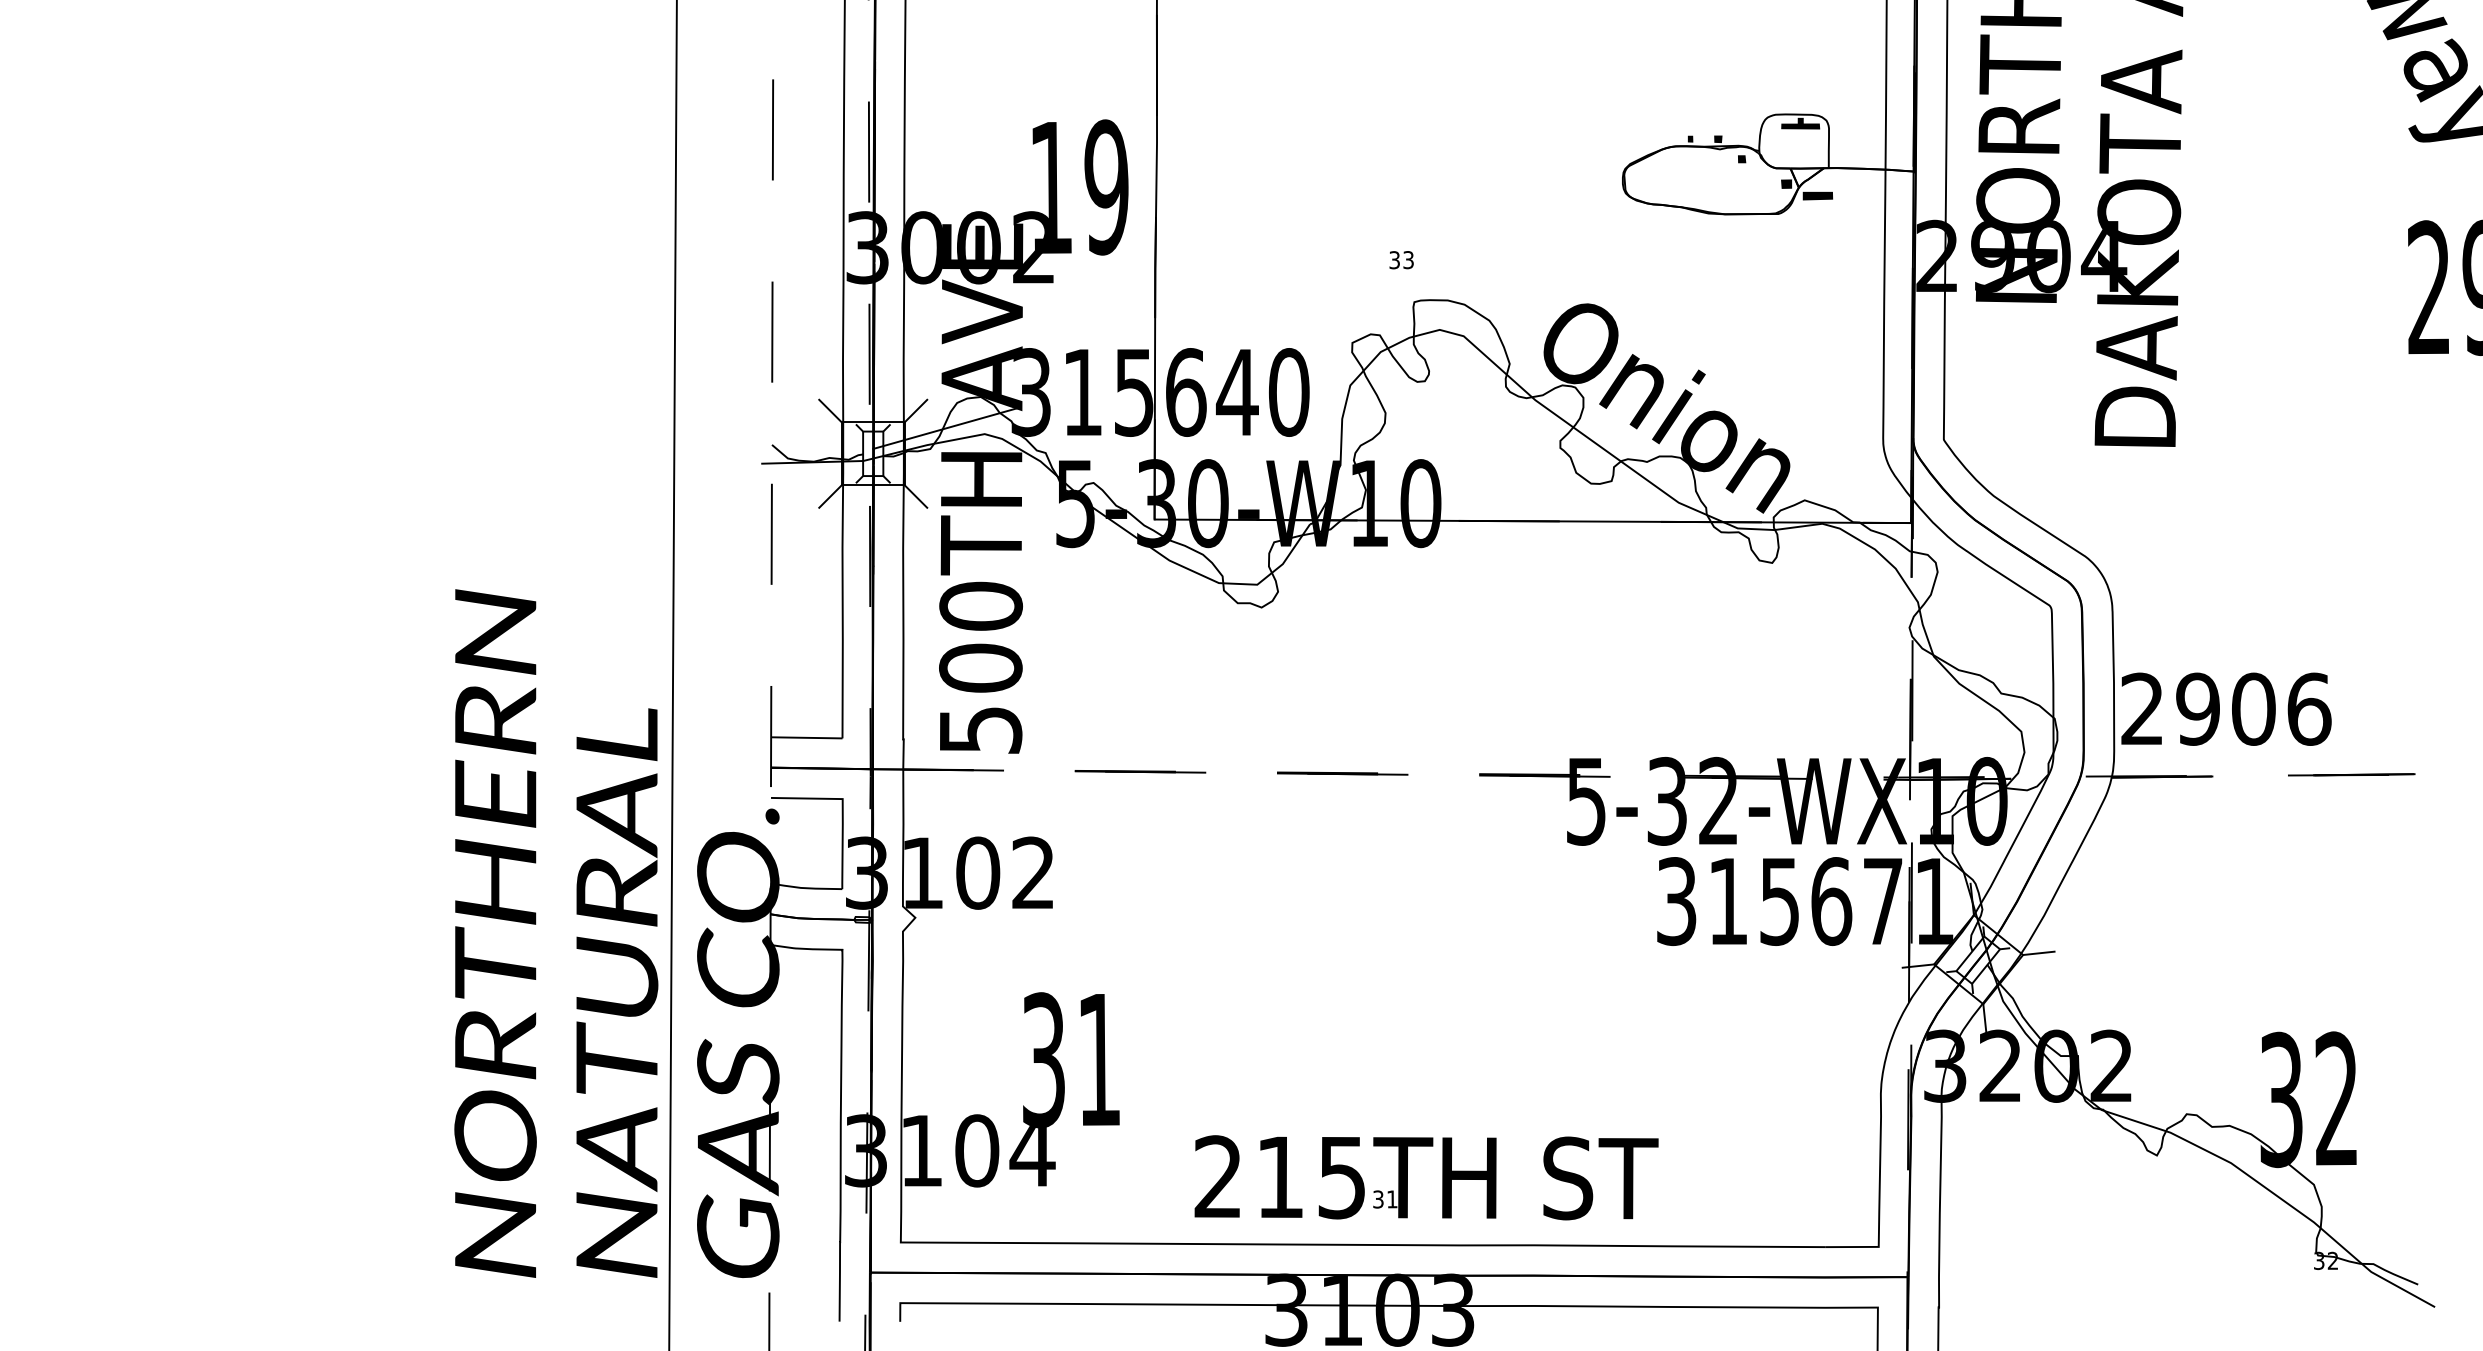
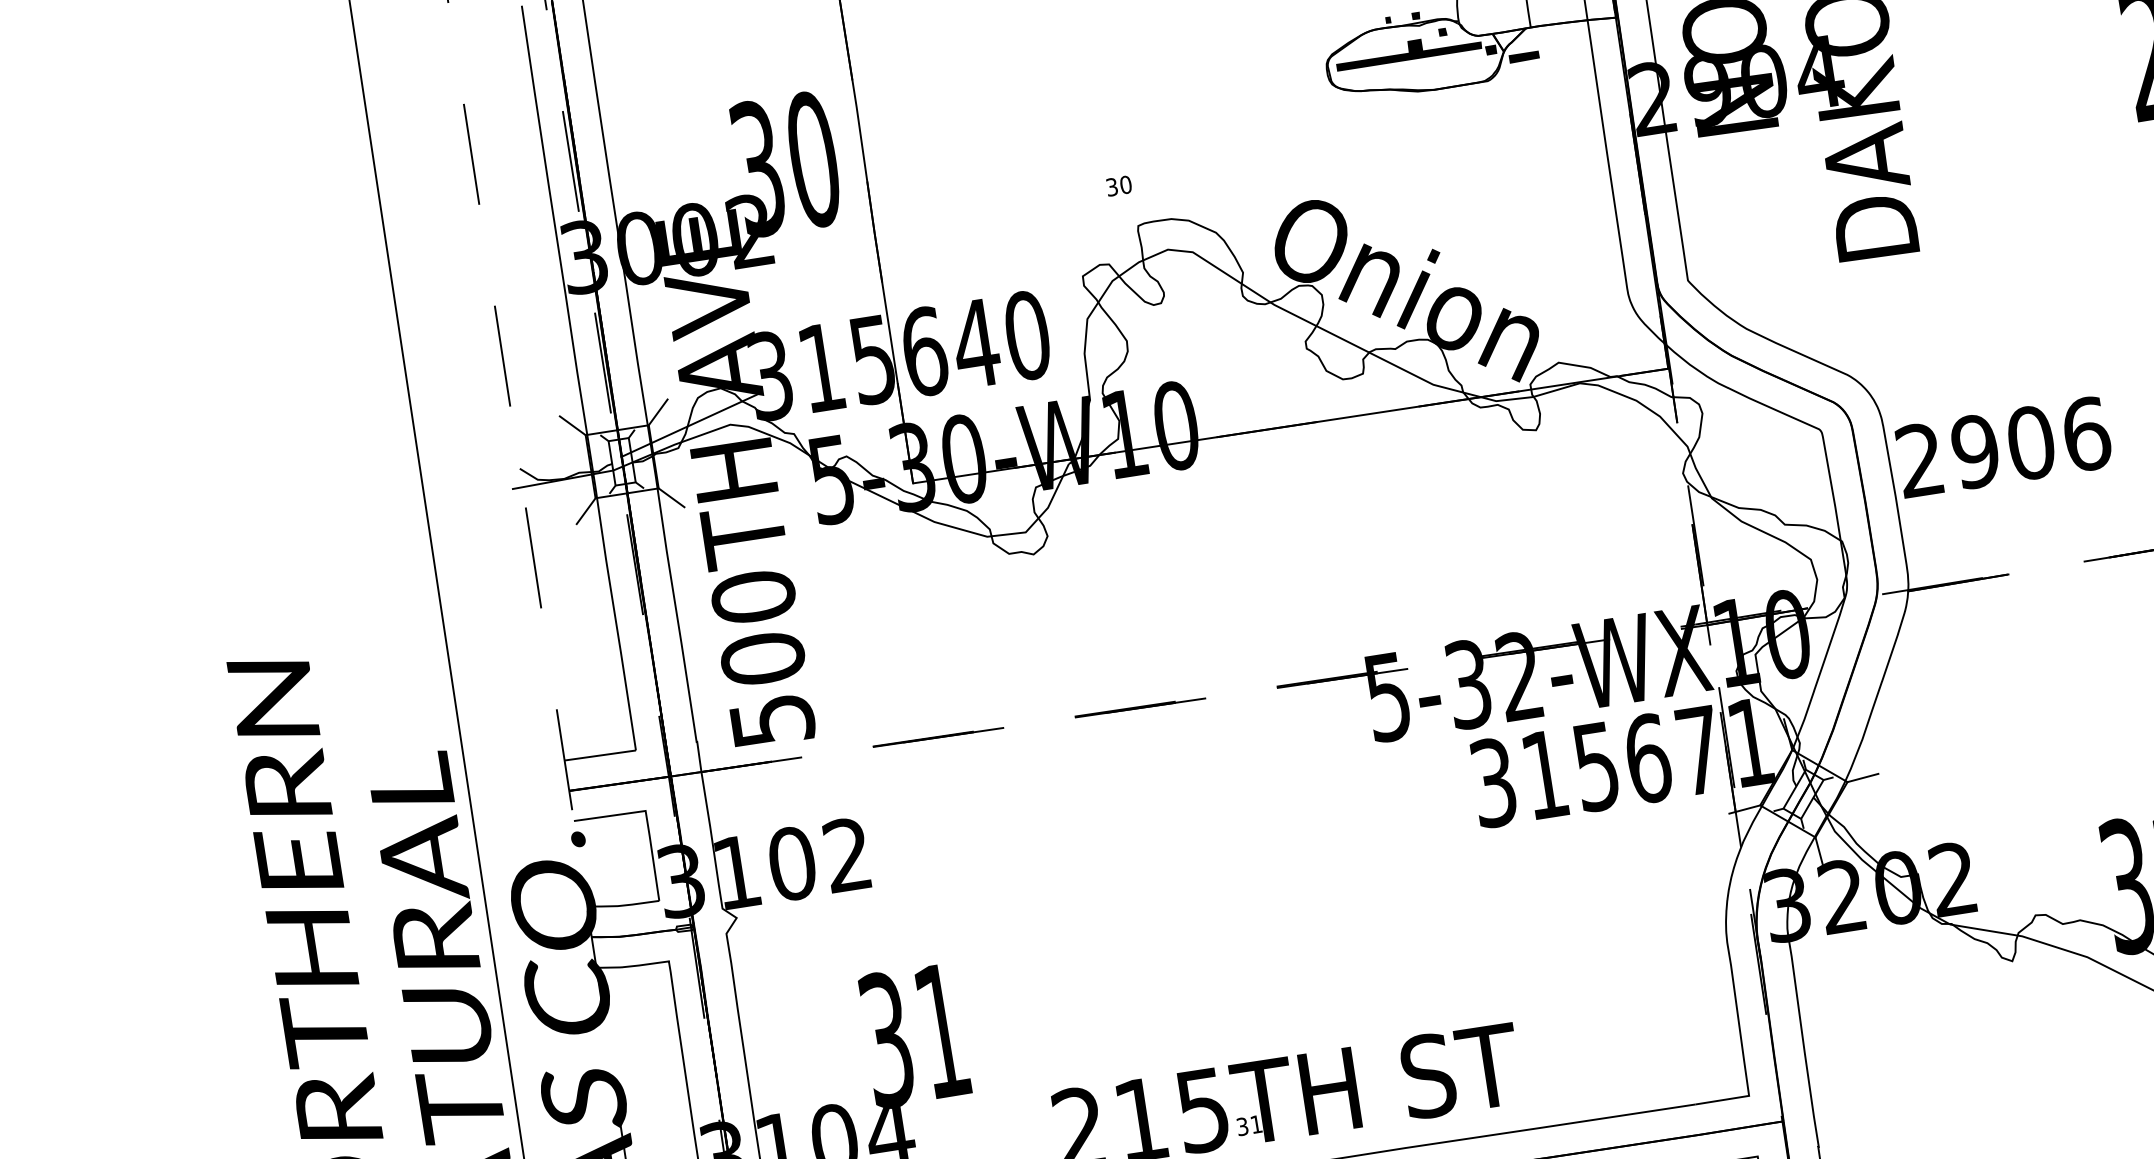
fill: (1705, 171) -> (1408, 50), added
text: (1079, 187) -> (786, 163), 19 -> 30
text: (1408, 260) -> (1125, 185), 33 -> 30
text: (2226, 708) -> (2003, 446), moved

